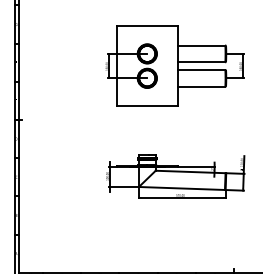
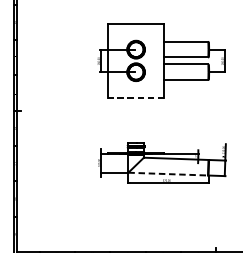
line: (147, 106) -> (136, 98), solid -> dashed
line: (182, 188) -> (168, 174), solid -> dashed

